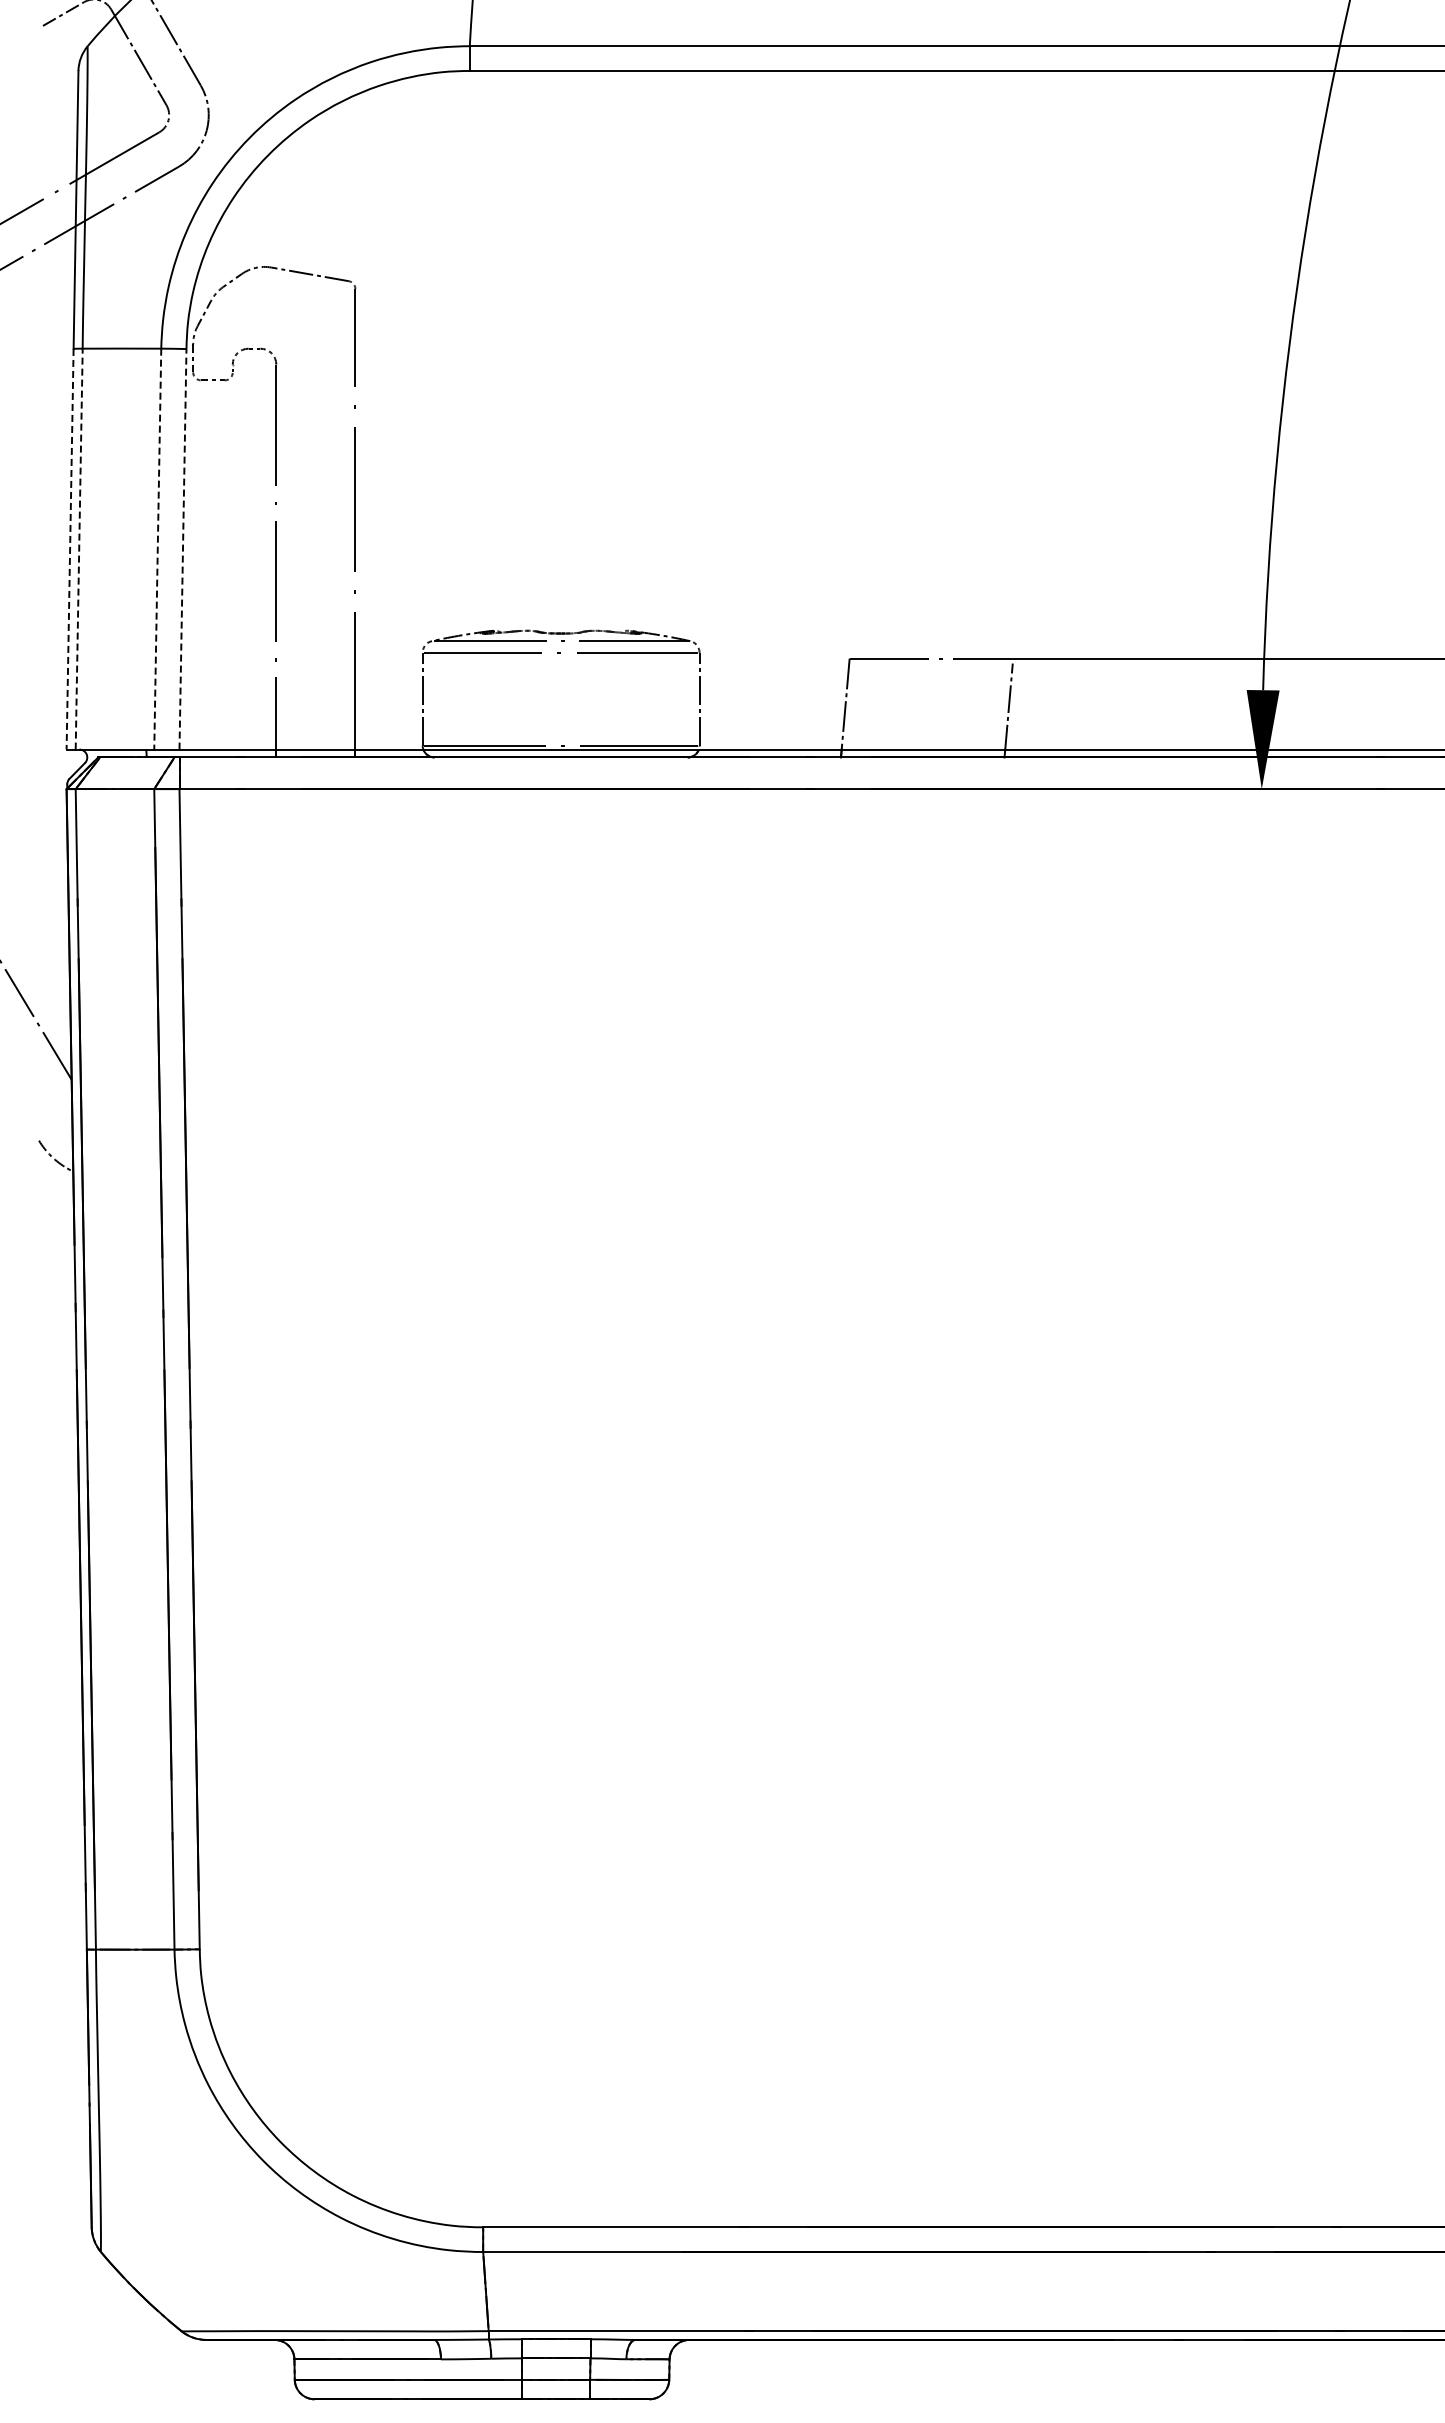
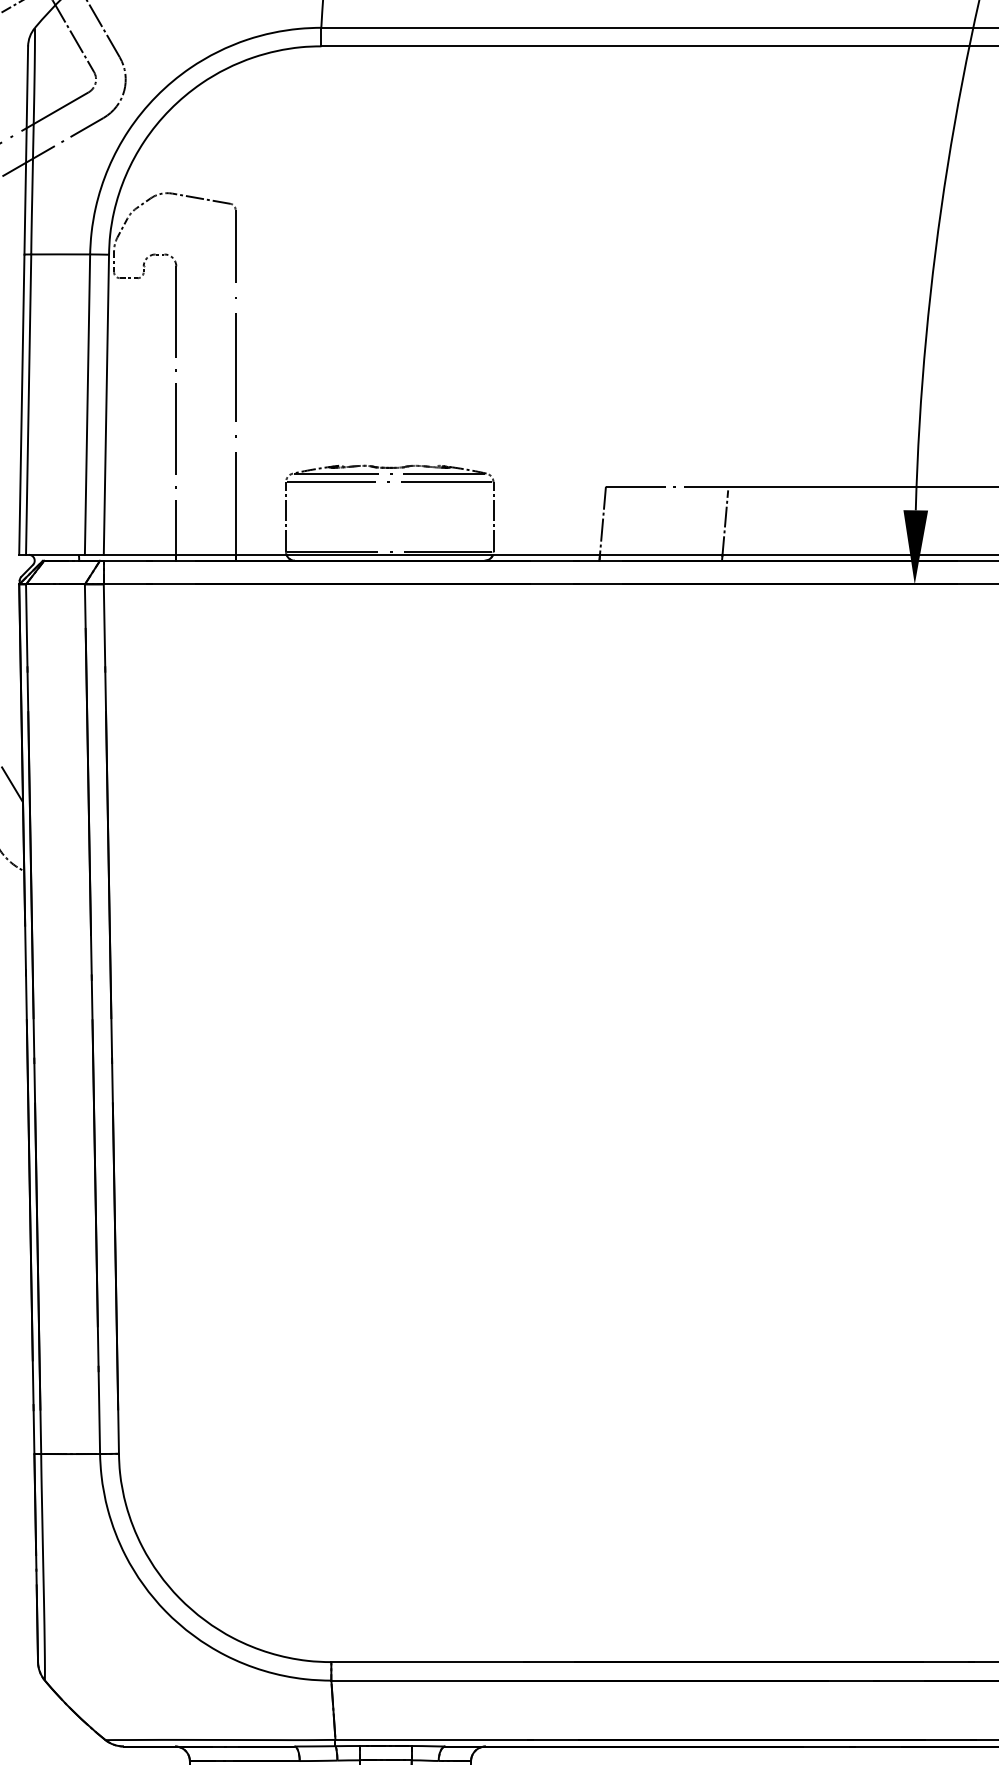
line: (79, 548) -> (28, 404), dashed -> solid
line: (183, 548) -> (106, 404), dashed -> solid
line: (70, 549) -> (22, 404), dashed -> solid
line: (157, 549) -> (87, 404), dashed -> solid

